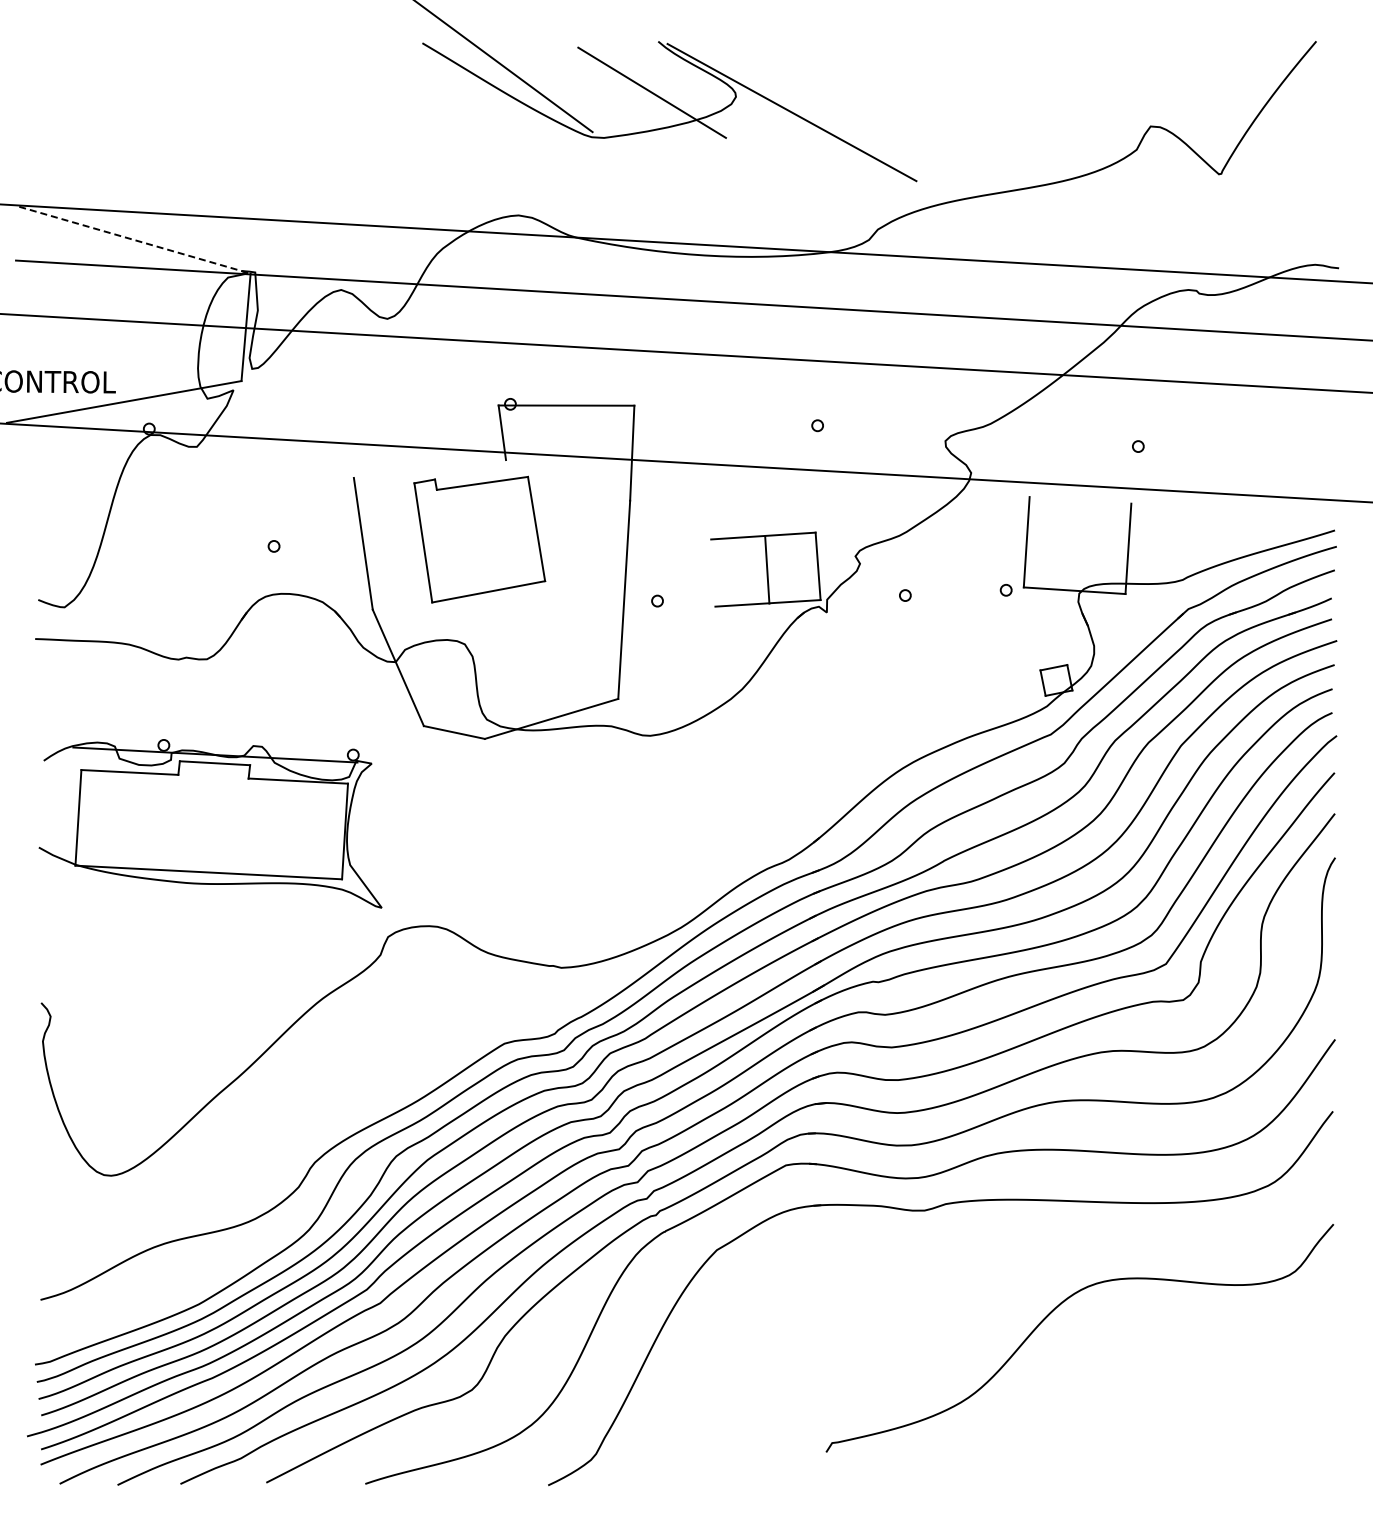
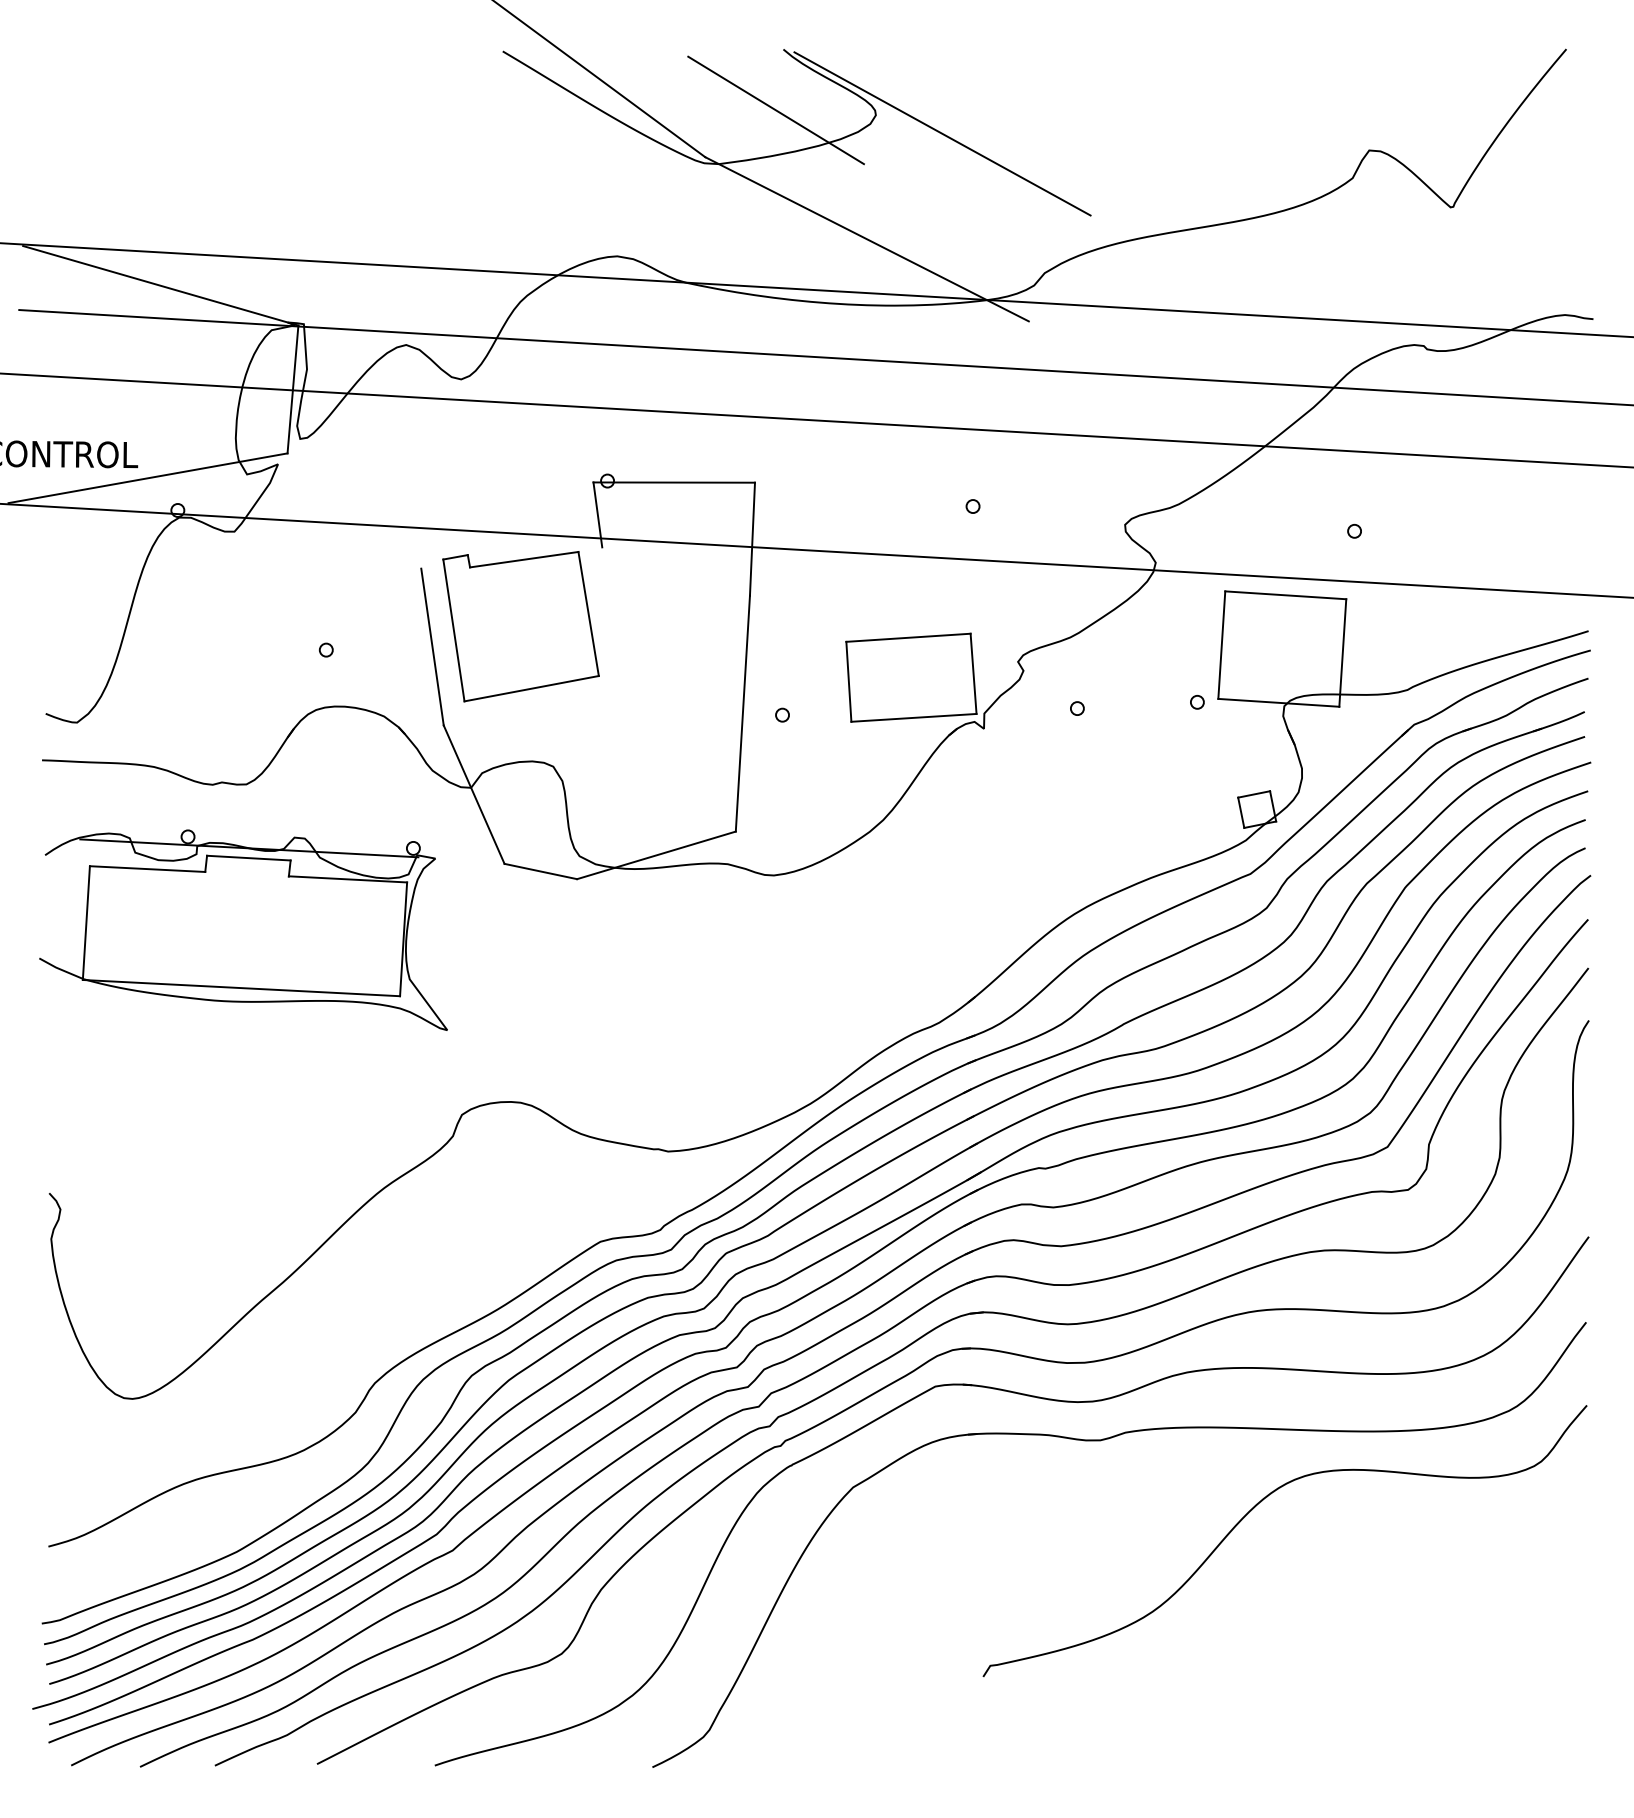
line: (728, 201) -> (866, 239), added
line: (135, 240) -> (161, 286), dashed -> solid
line: (1080, 500) -> (1285, 595), added
part: (479, 539) -> (520, 626), moved
line: (767, 569) -> (849, 681), moved
part: (210, 823) -> (243, 929), moved
curve: (1053, 1311) -> (1253, 1509), moved

